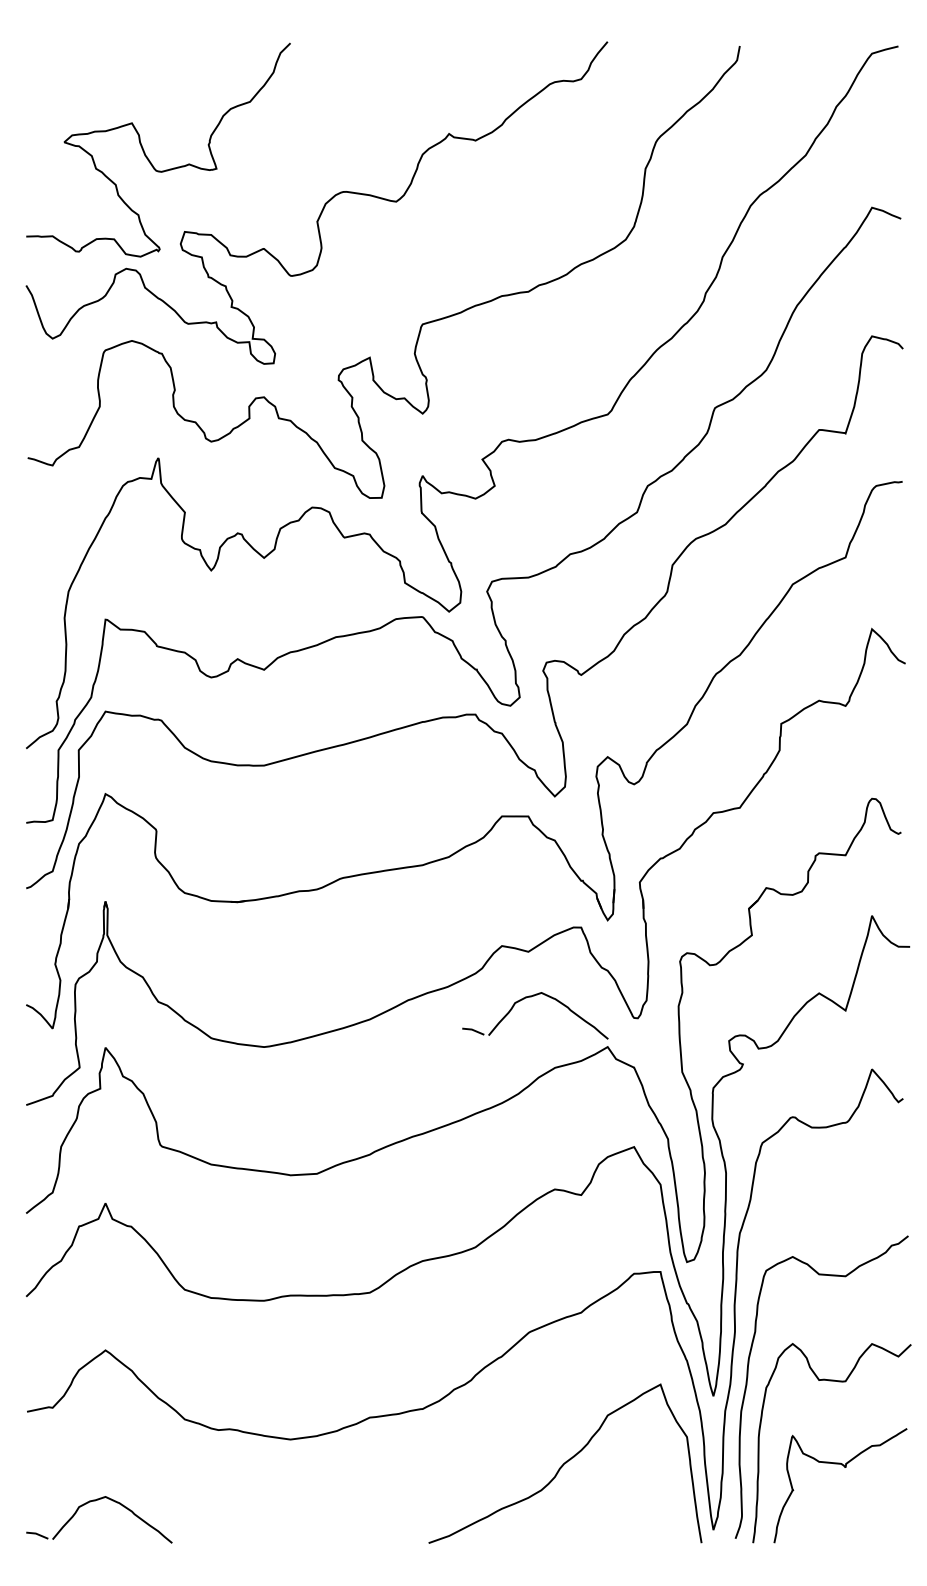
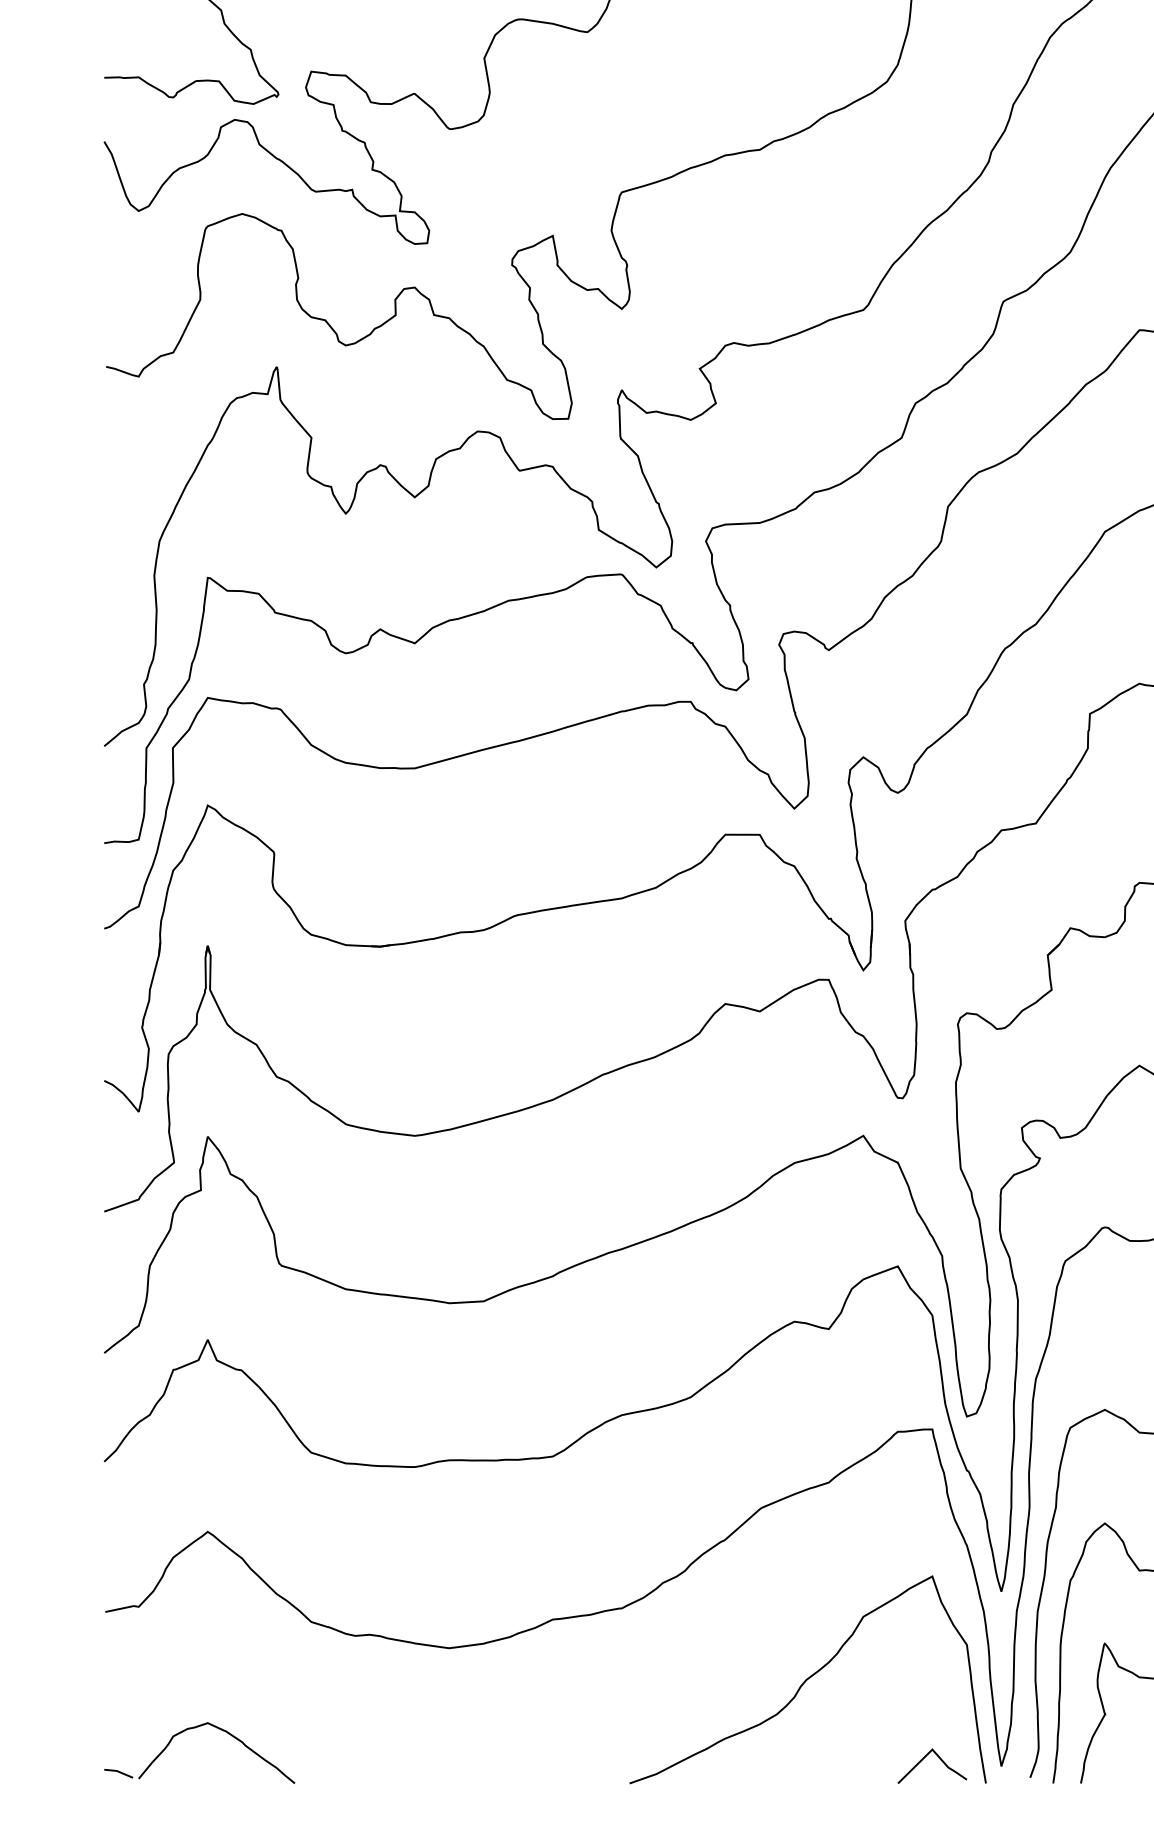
part: (531, 997) -> (763, 1071), removed
curve: (665, 1524) -> (938, 1759), added

